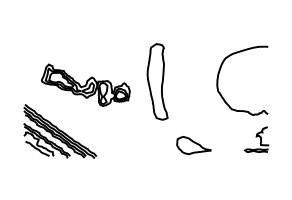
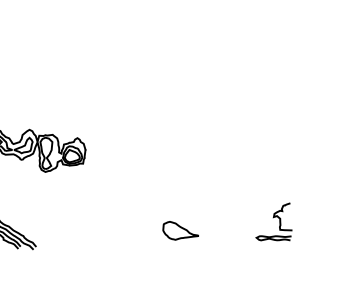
curve: (220, 71) -> (220, 120), removed
part: (157, 81) -> (126, 135), removed
part: (193, 145) -> (180, 230), size x0.7

